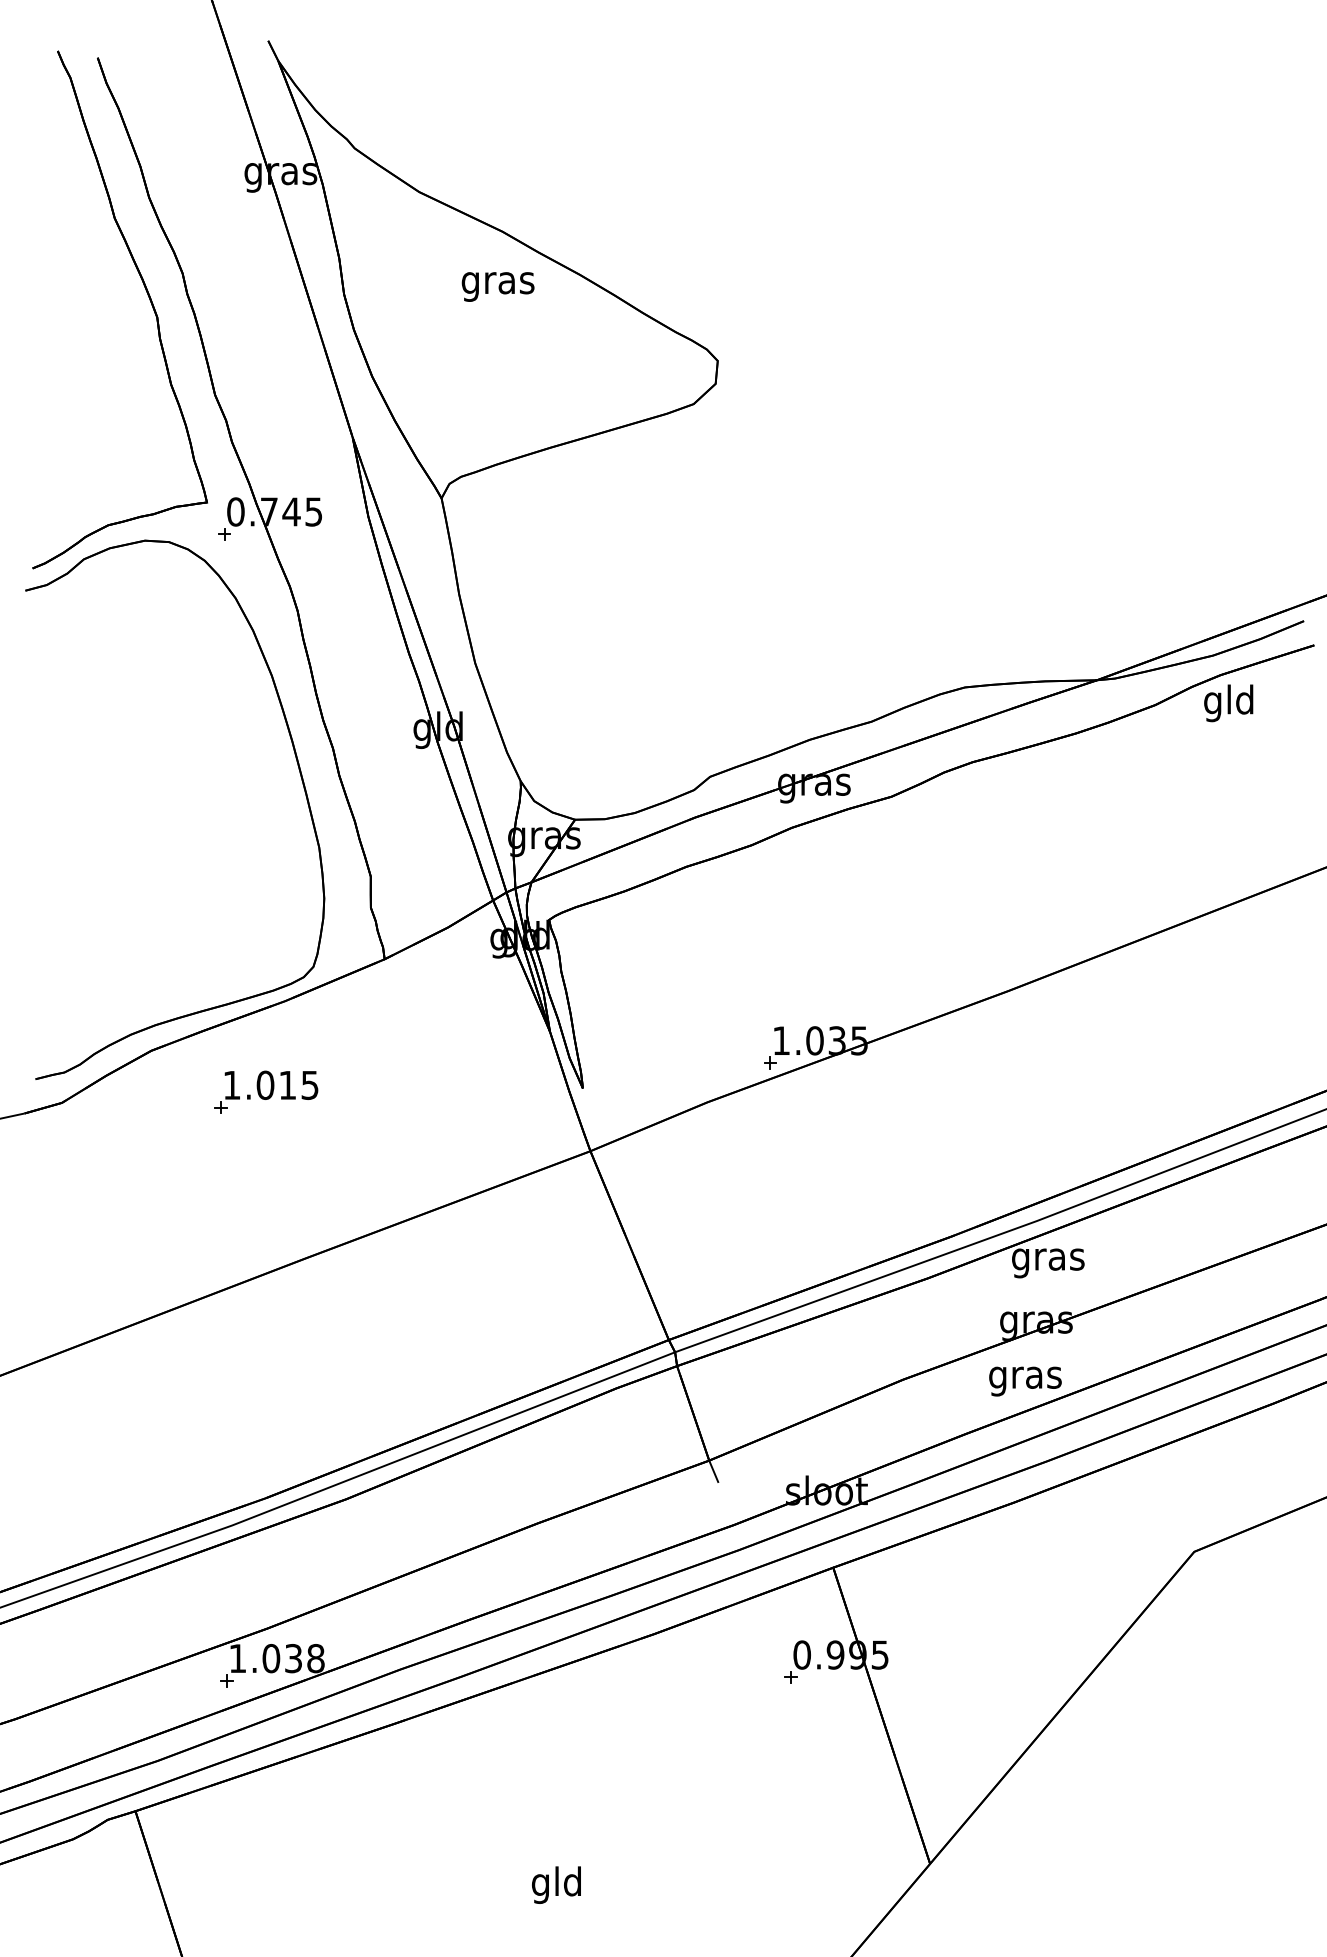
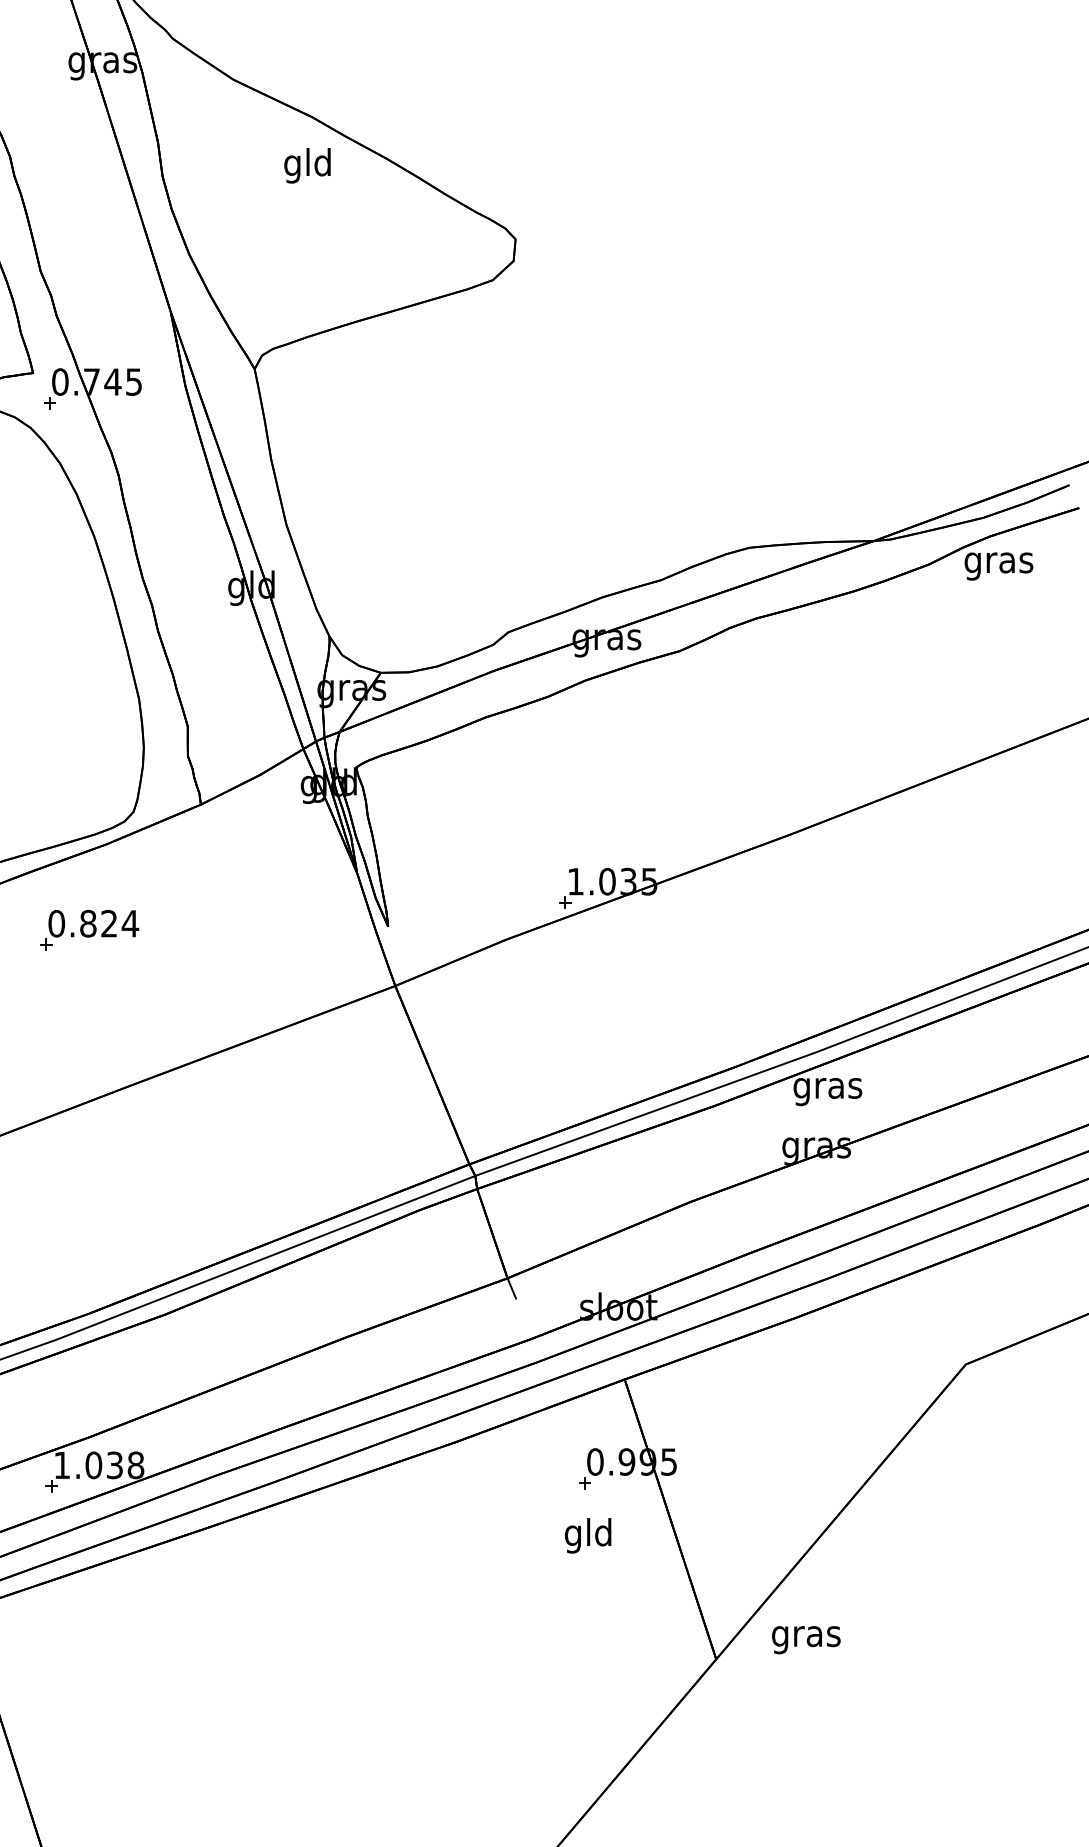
text: (497, 282) -> (307, 165), gras -> gld
text: (1229, 703) -> (999, 563), gld -> gras
text: (271, 1084) -> (93, 922), 1.015 -> 0.824
text: (1025, 1381) -> (806, 1640), moved
text: (556, 1884) -> (588, 1535), moved

